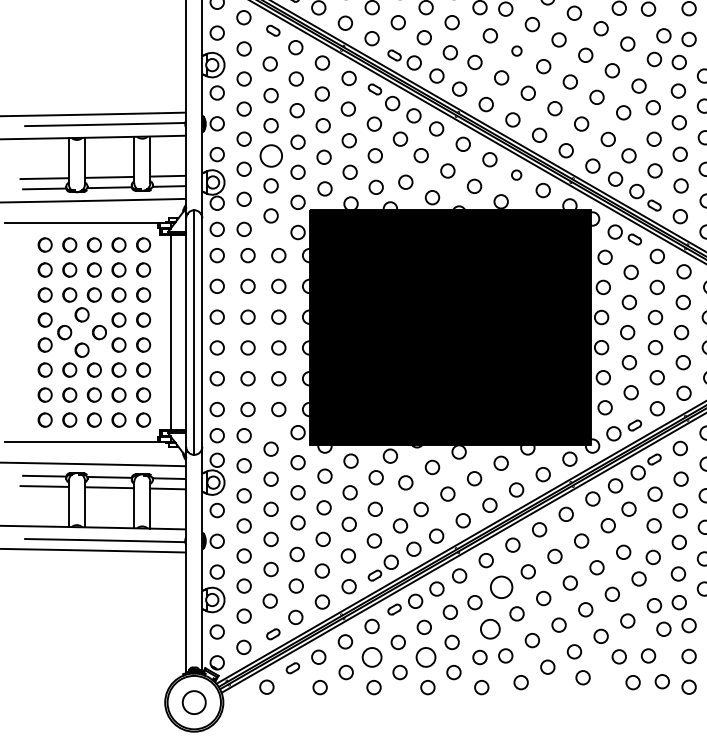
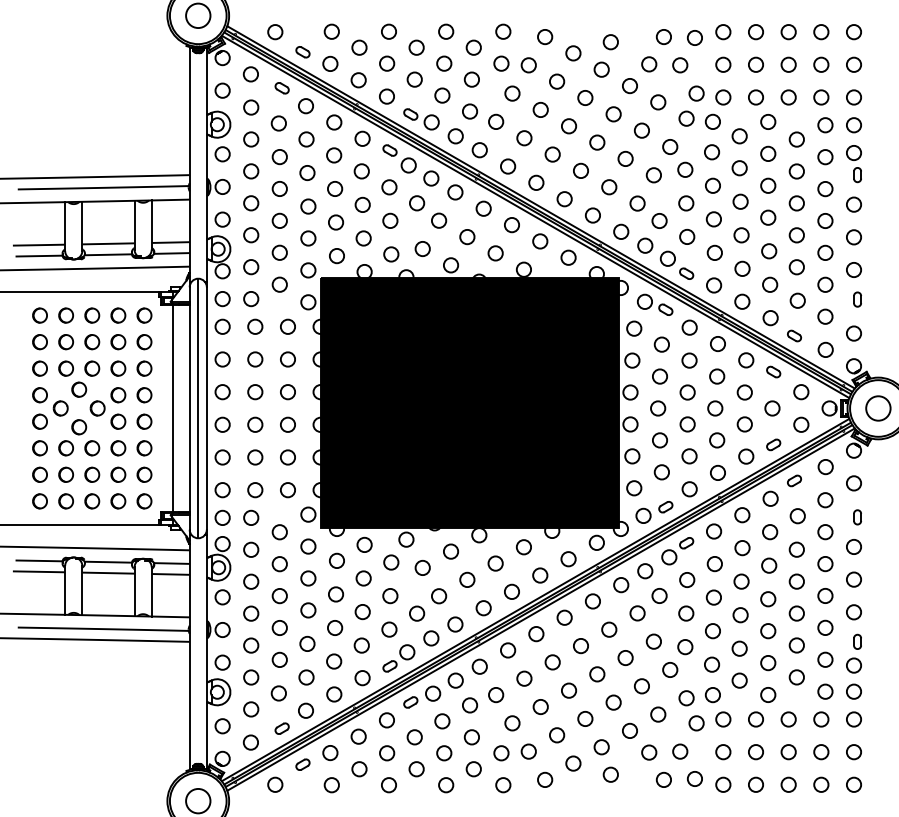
circle: (516, 50) -> (540, 109), size x1.43
circle: (270, 155) -> (279, 220), size x0.62
circle: (516, 175) -> (540, 241), size x1.43
circle: (501, 587) -> (524, 678), size x0.62
circle: (490, 629) -> (512, 723), size x0.71
circle: (372, 657) -> (387, 753), size x0.71
circle: (426, 657) -> (444, 753), size x0.71

